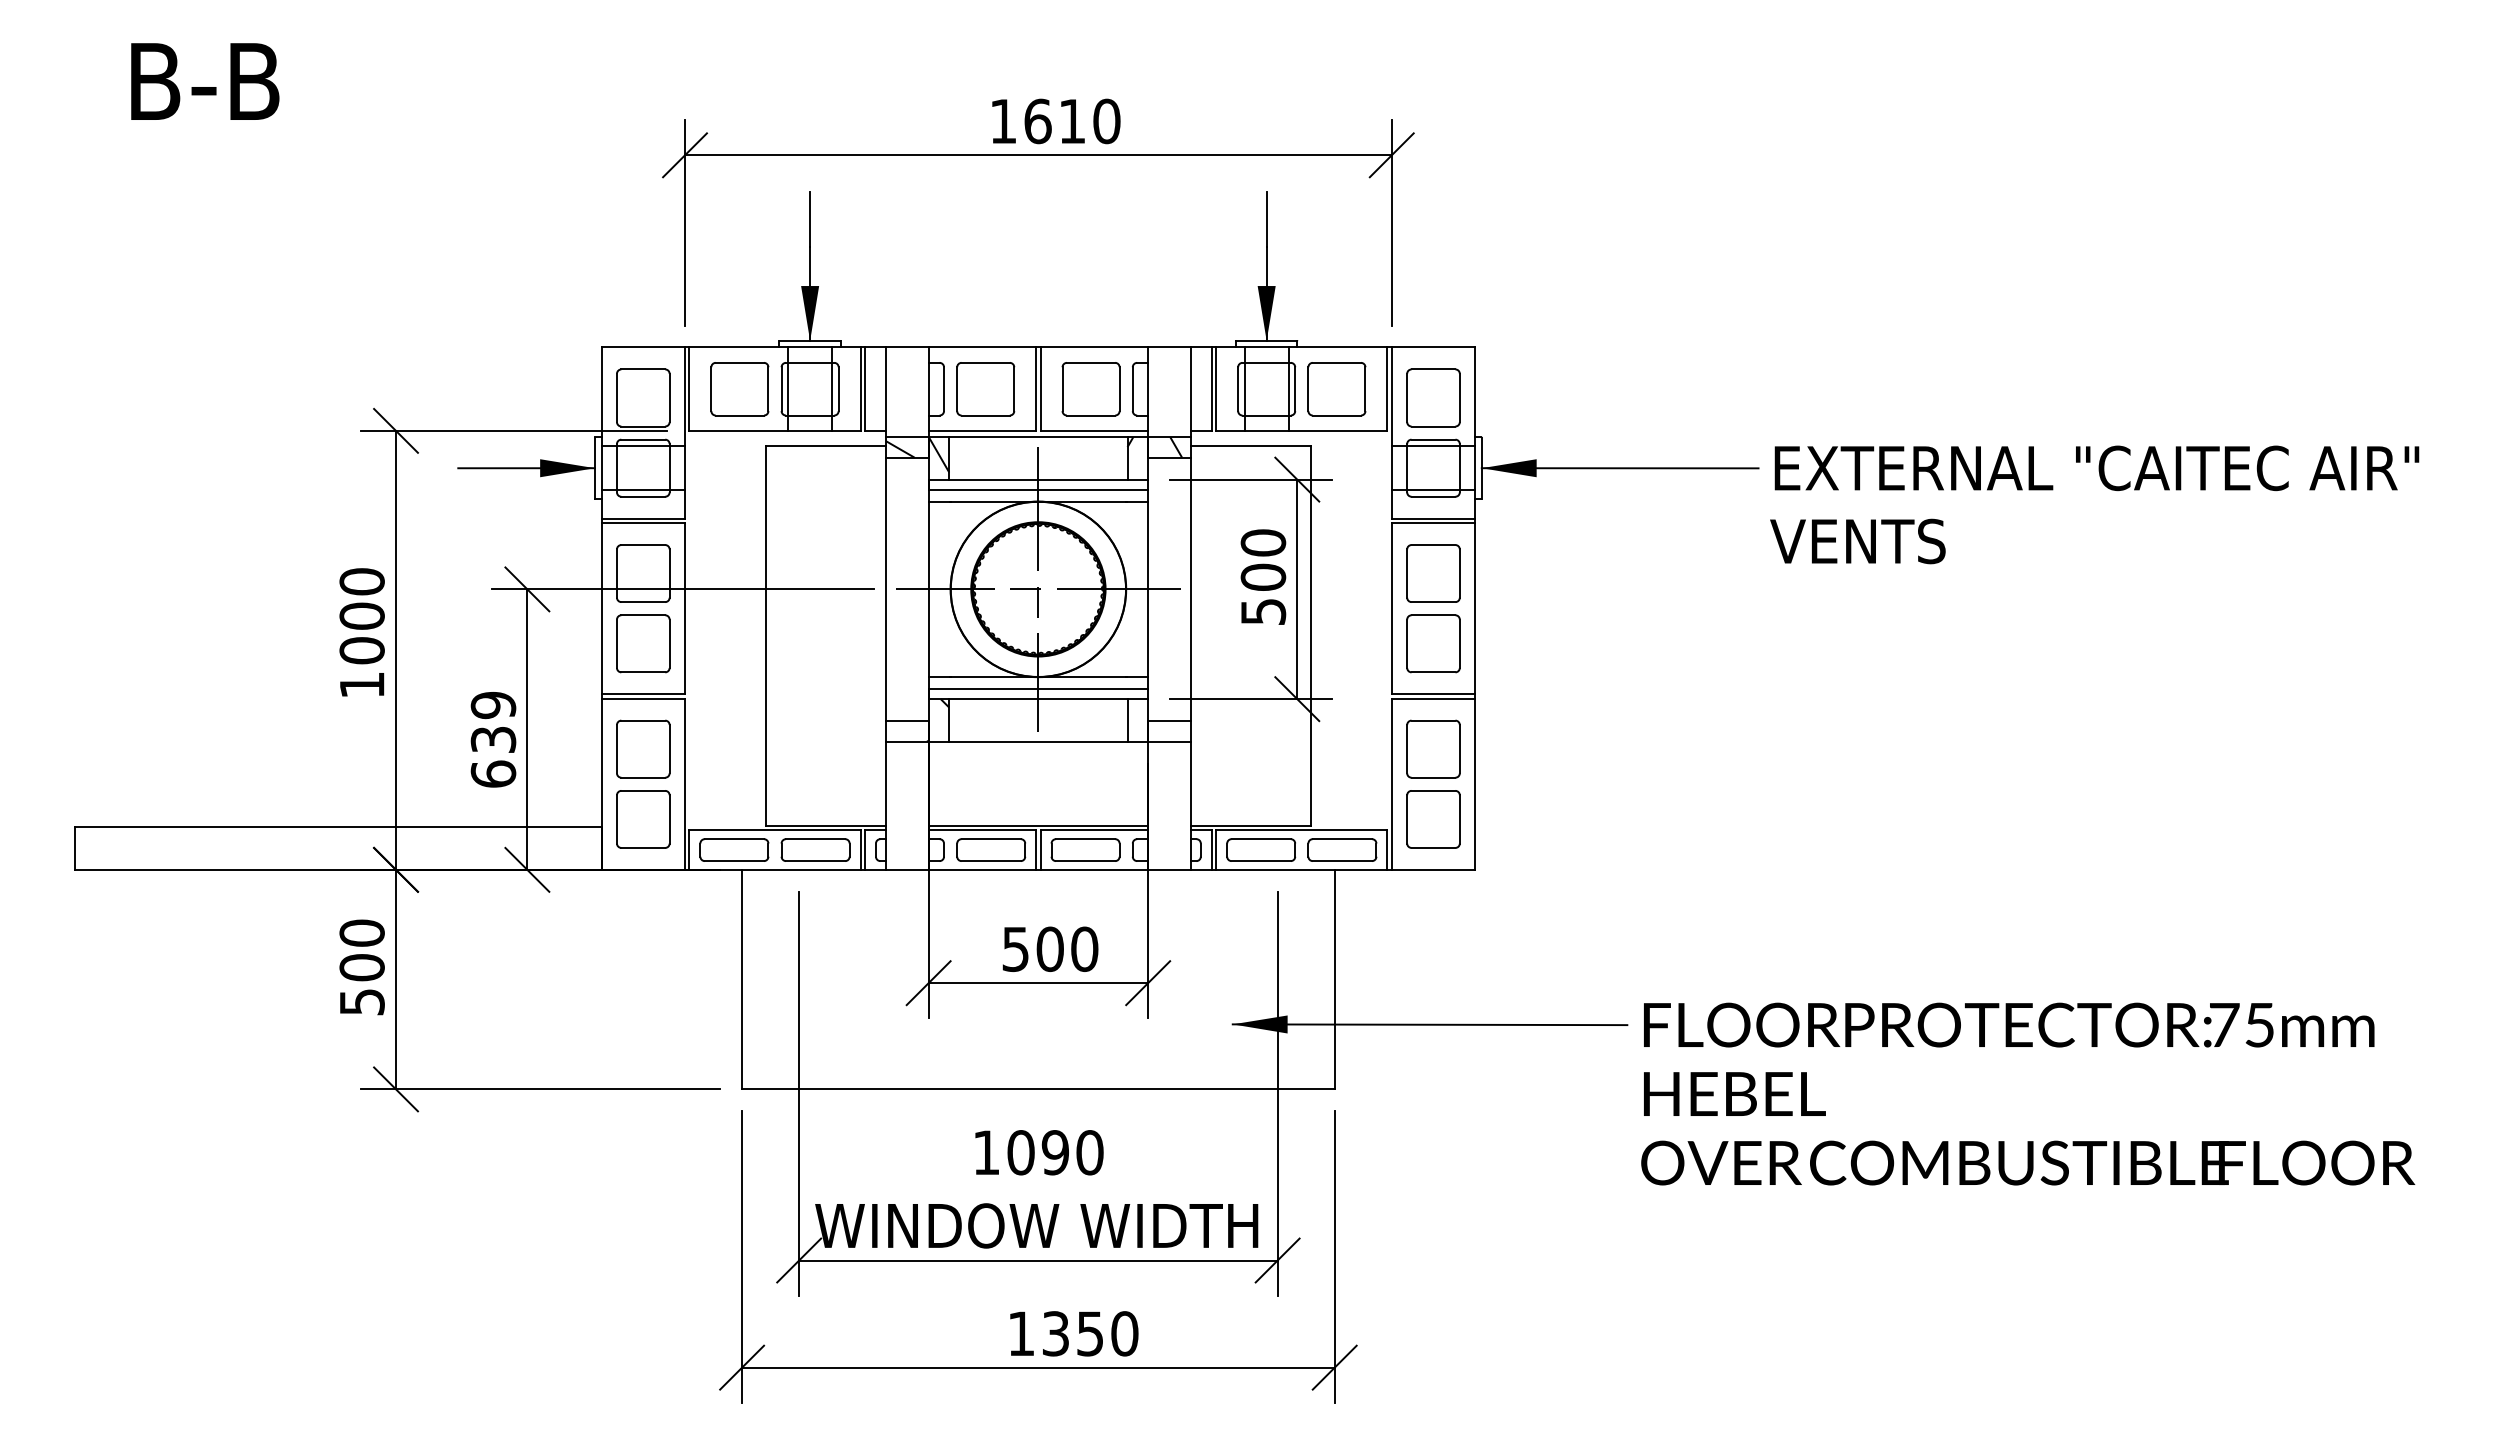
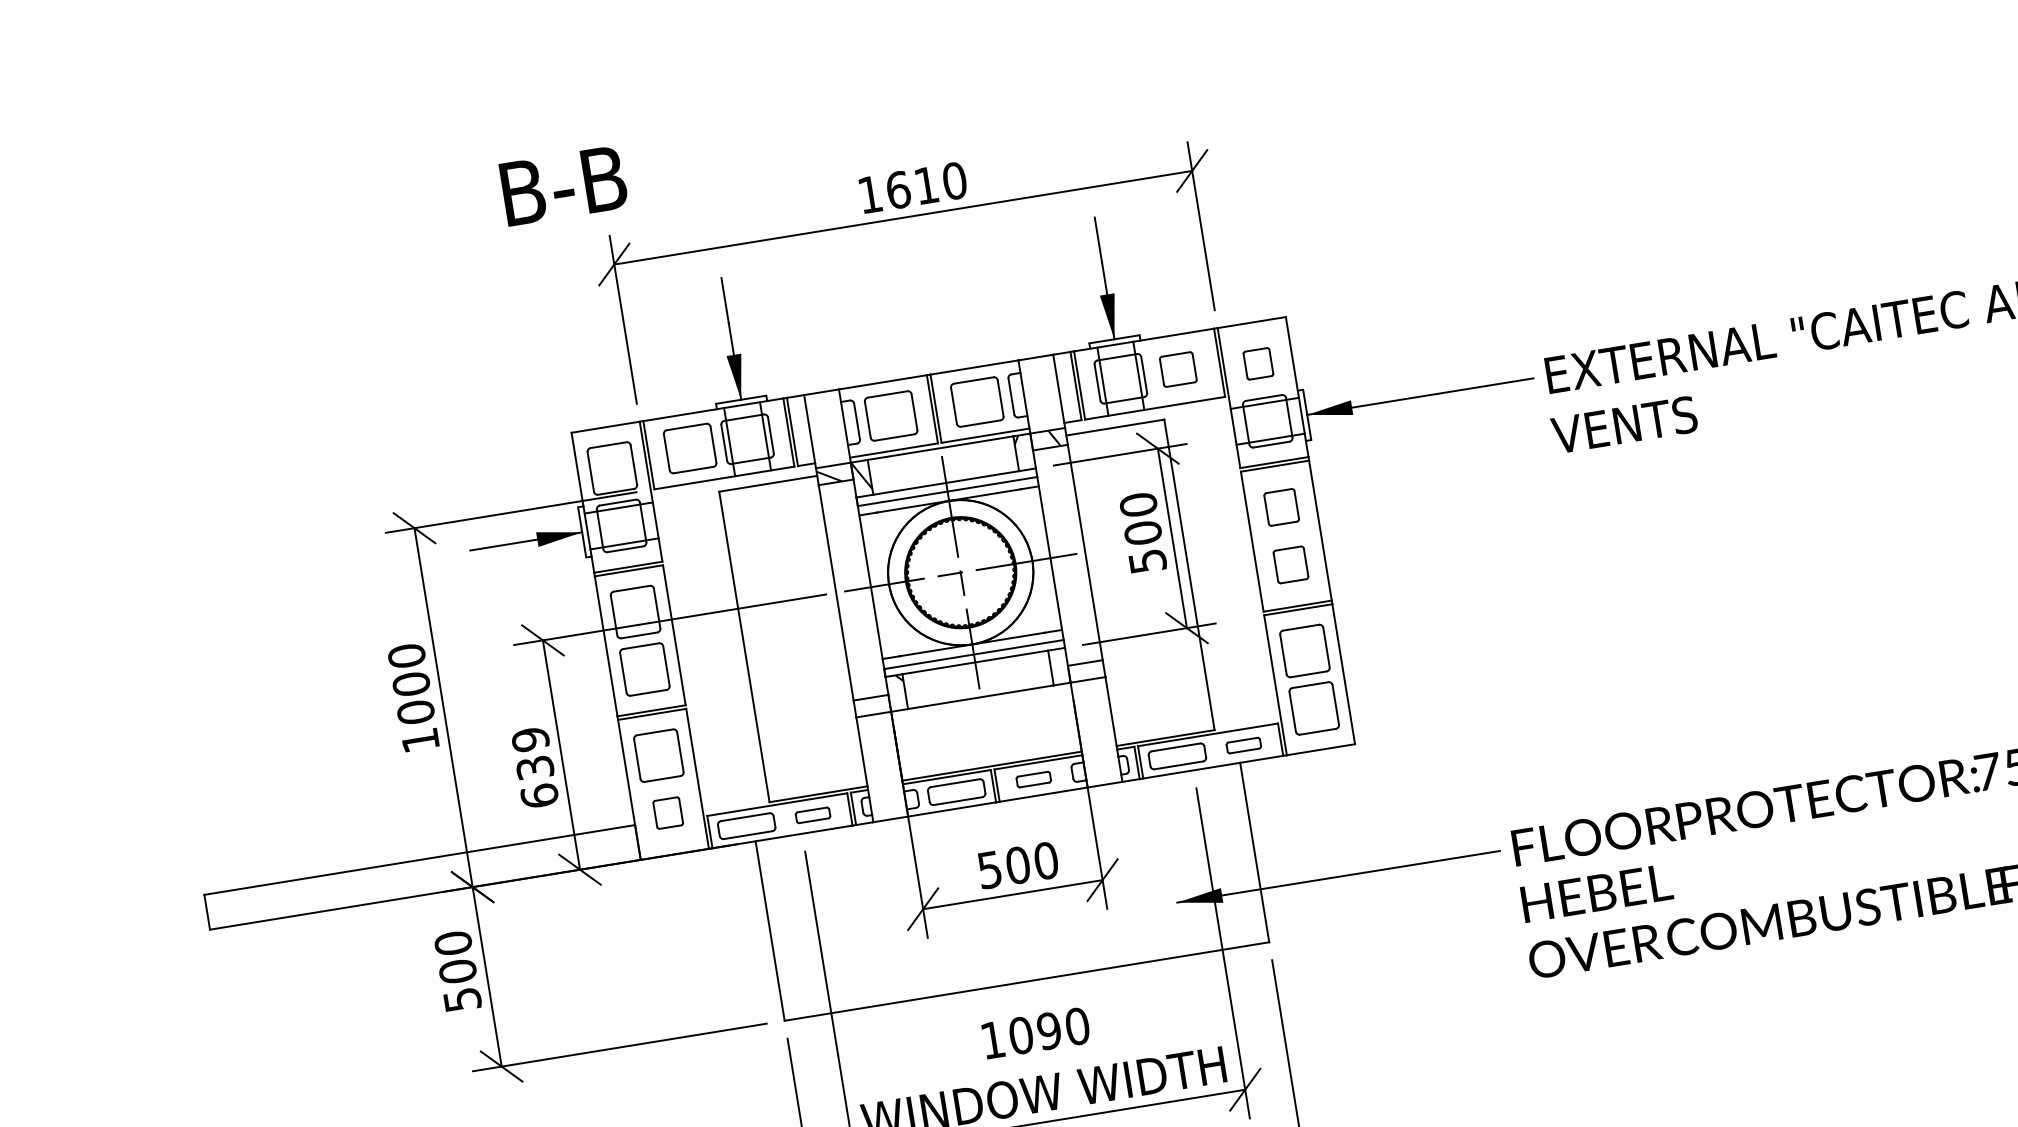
text: (205, 81) -> (564, 185), moved
part: (1336, 389) -> (1178, 369), size x0.7
part: (1433, 397) -> (1258, 363), size x0.6
part: (1433, 573) -> (1281, 507), size x0.7
part: (1433, 643) -> (1290, 564), size x0.7
part: (643, 819) -> (668, 813), size x0.6
part: (815, 849) -> (812, 814), size x0.6
part: (1085, 849) -> (1033, 779), size x0.6
part: (1342, 849) -> (1243, 745), size x0.6

